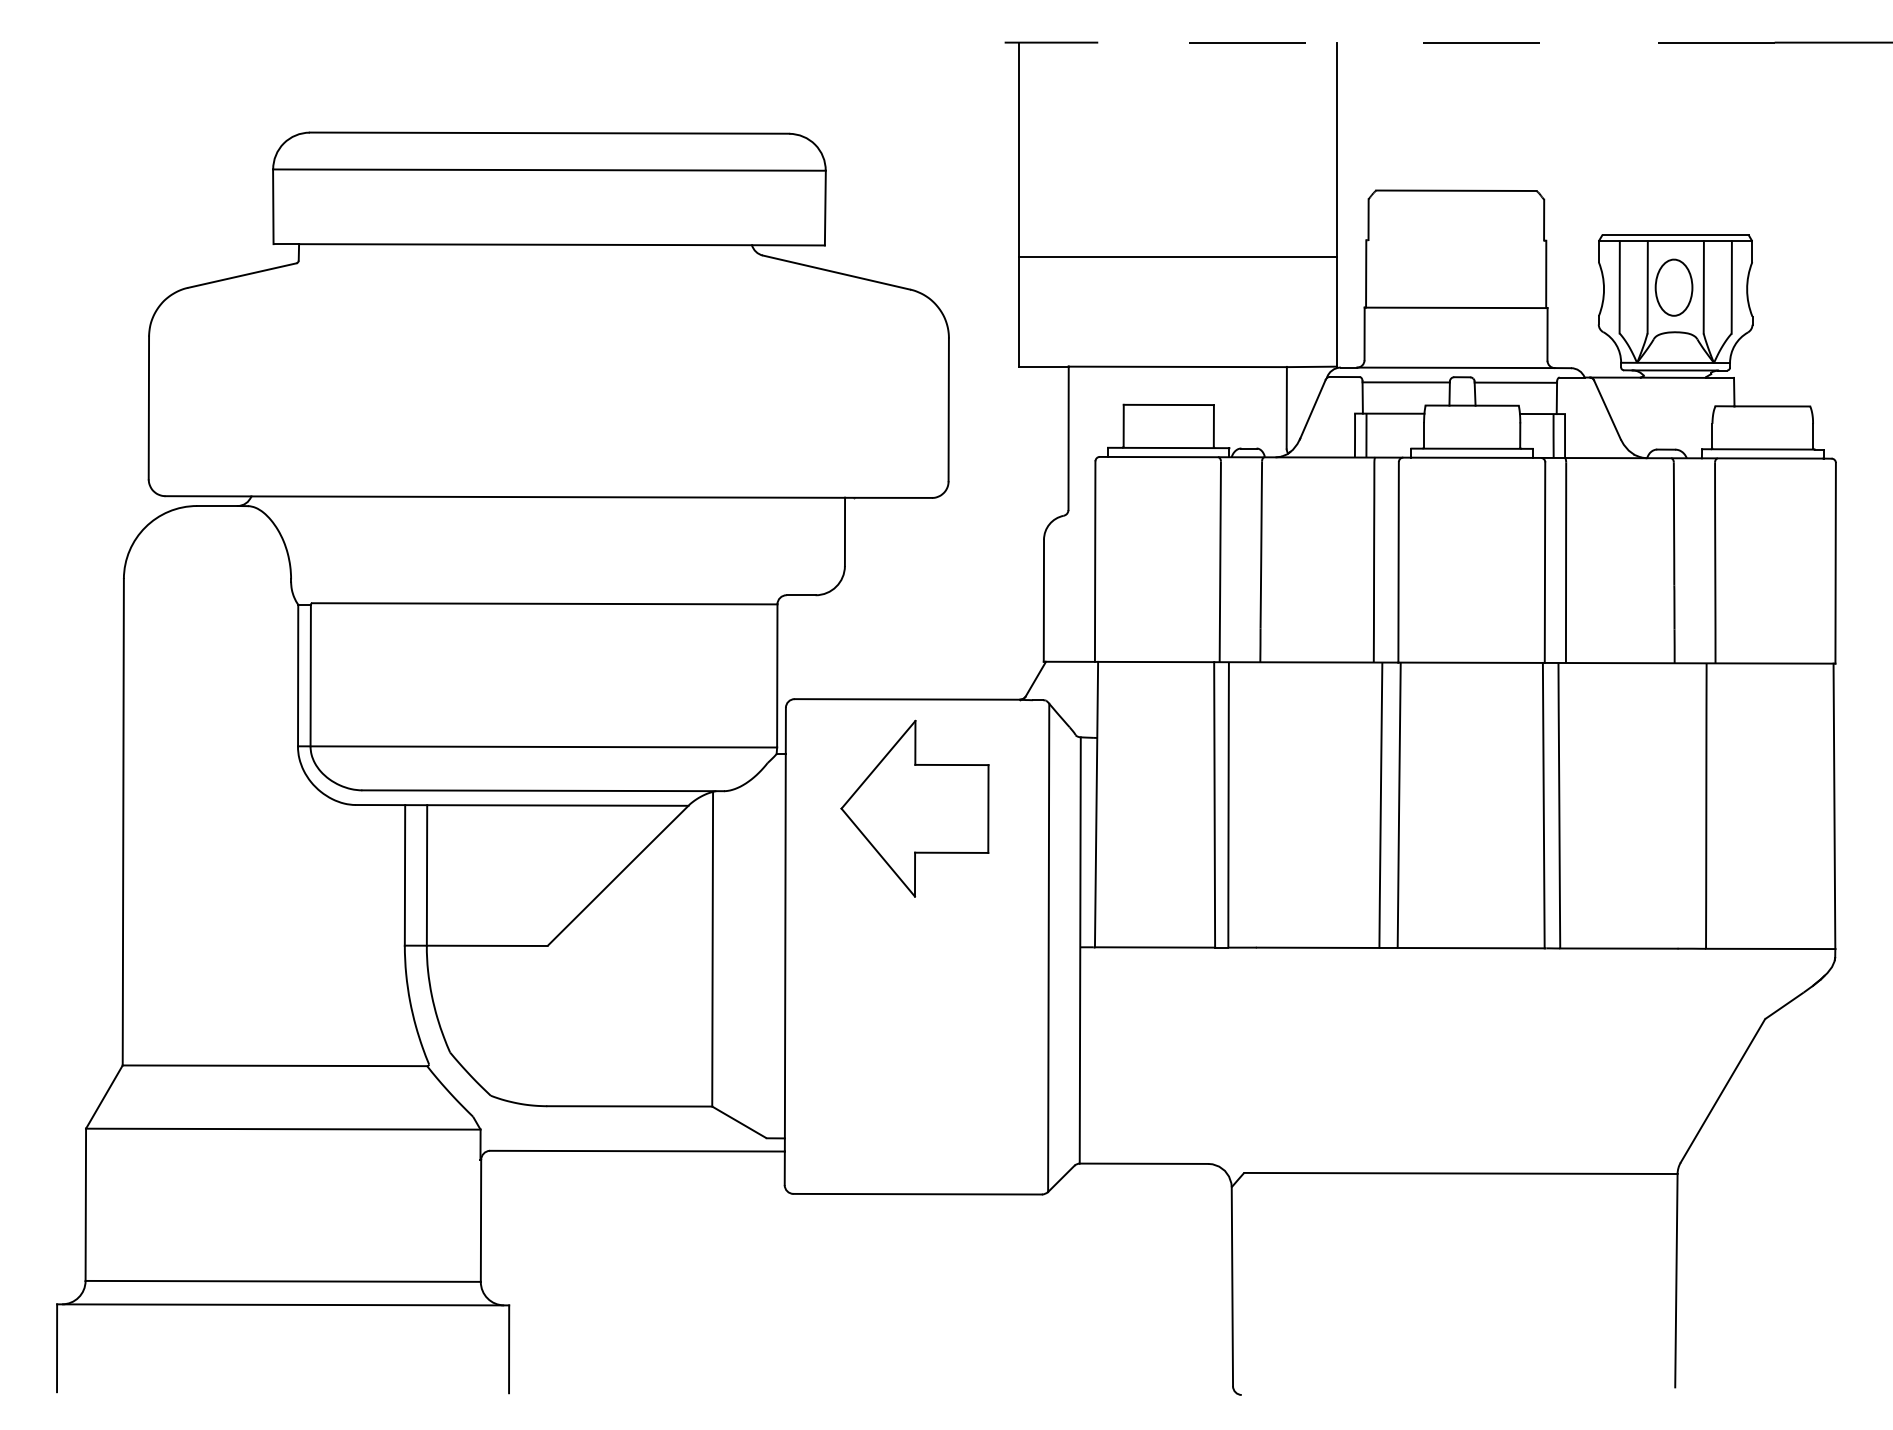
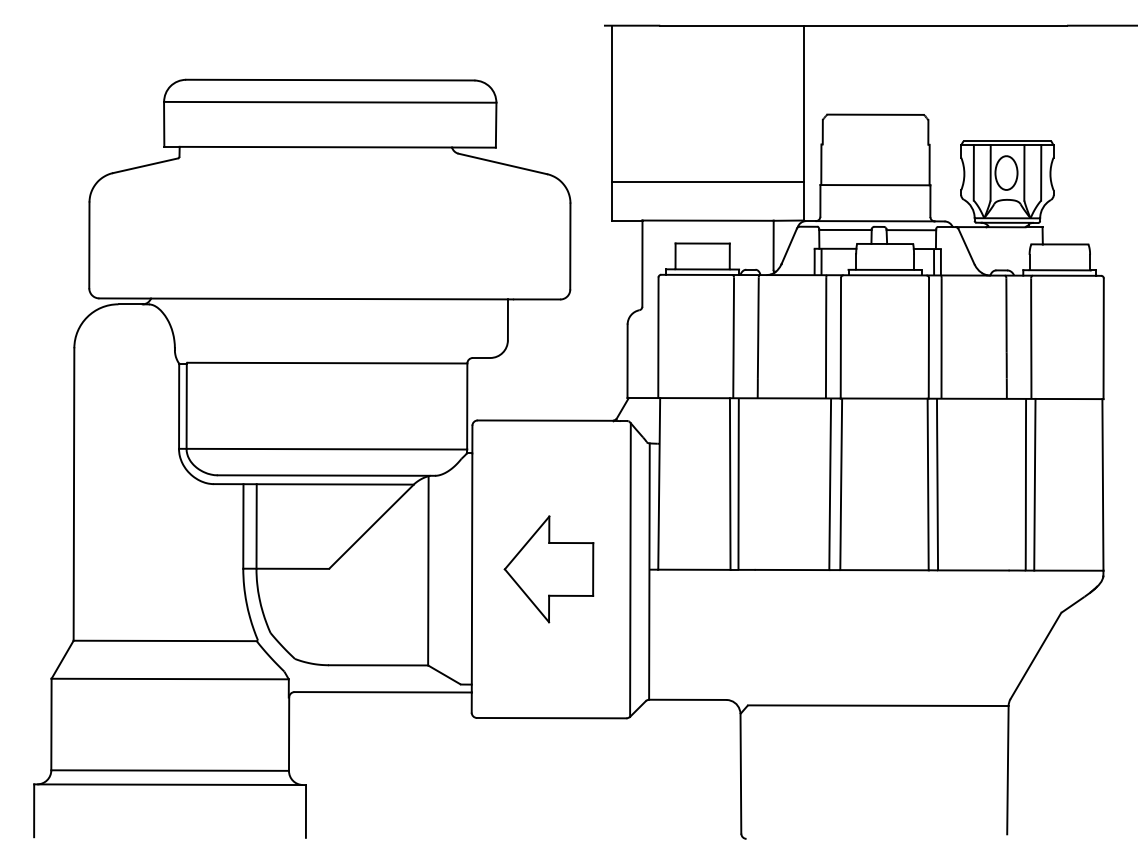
line: (1436, 42) -> (863, 25), dashed -> solid
line: (1176, 256) -> (707, 181), moved
line: (1720, 805) -> (1034, 484), added
part: (914, 808) -> (548, 569), moved

